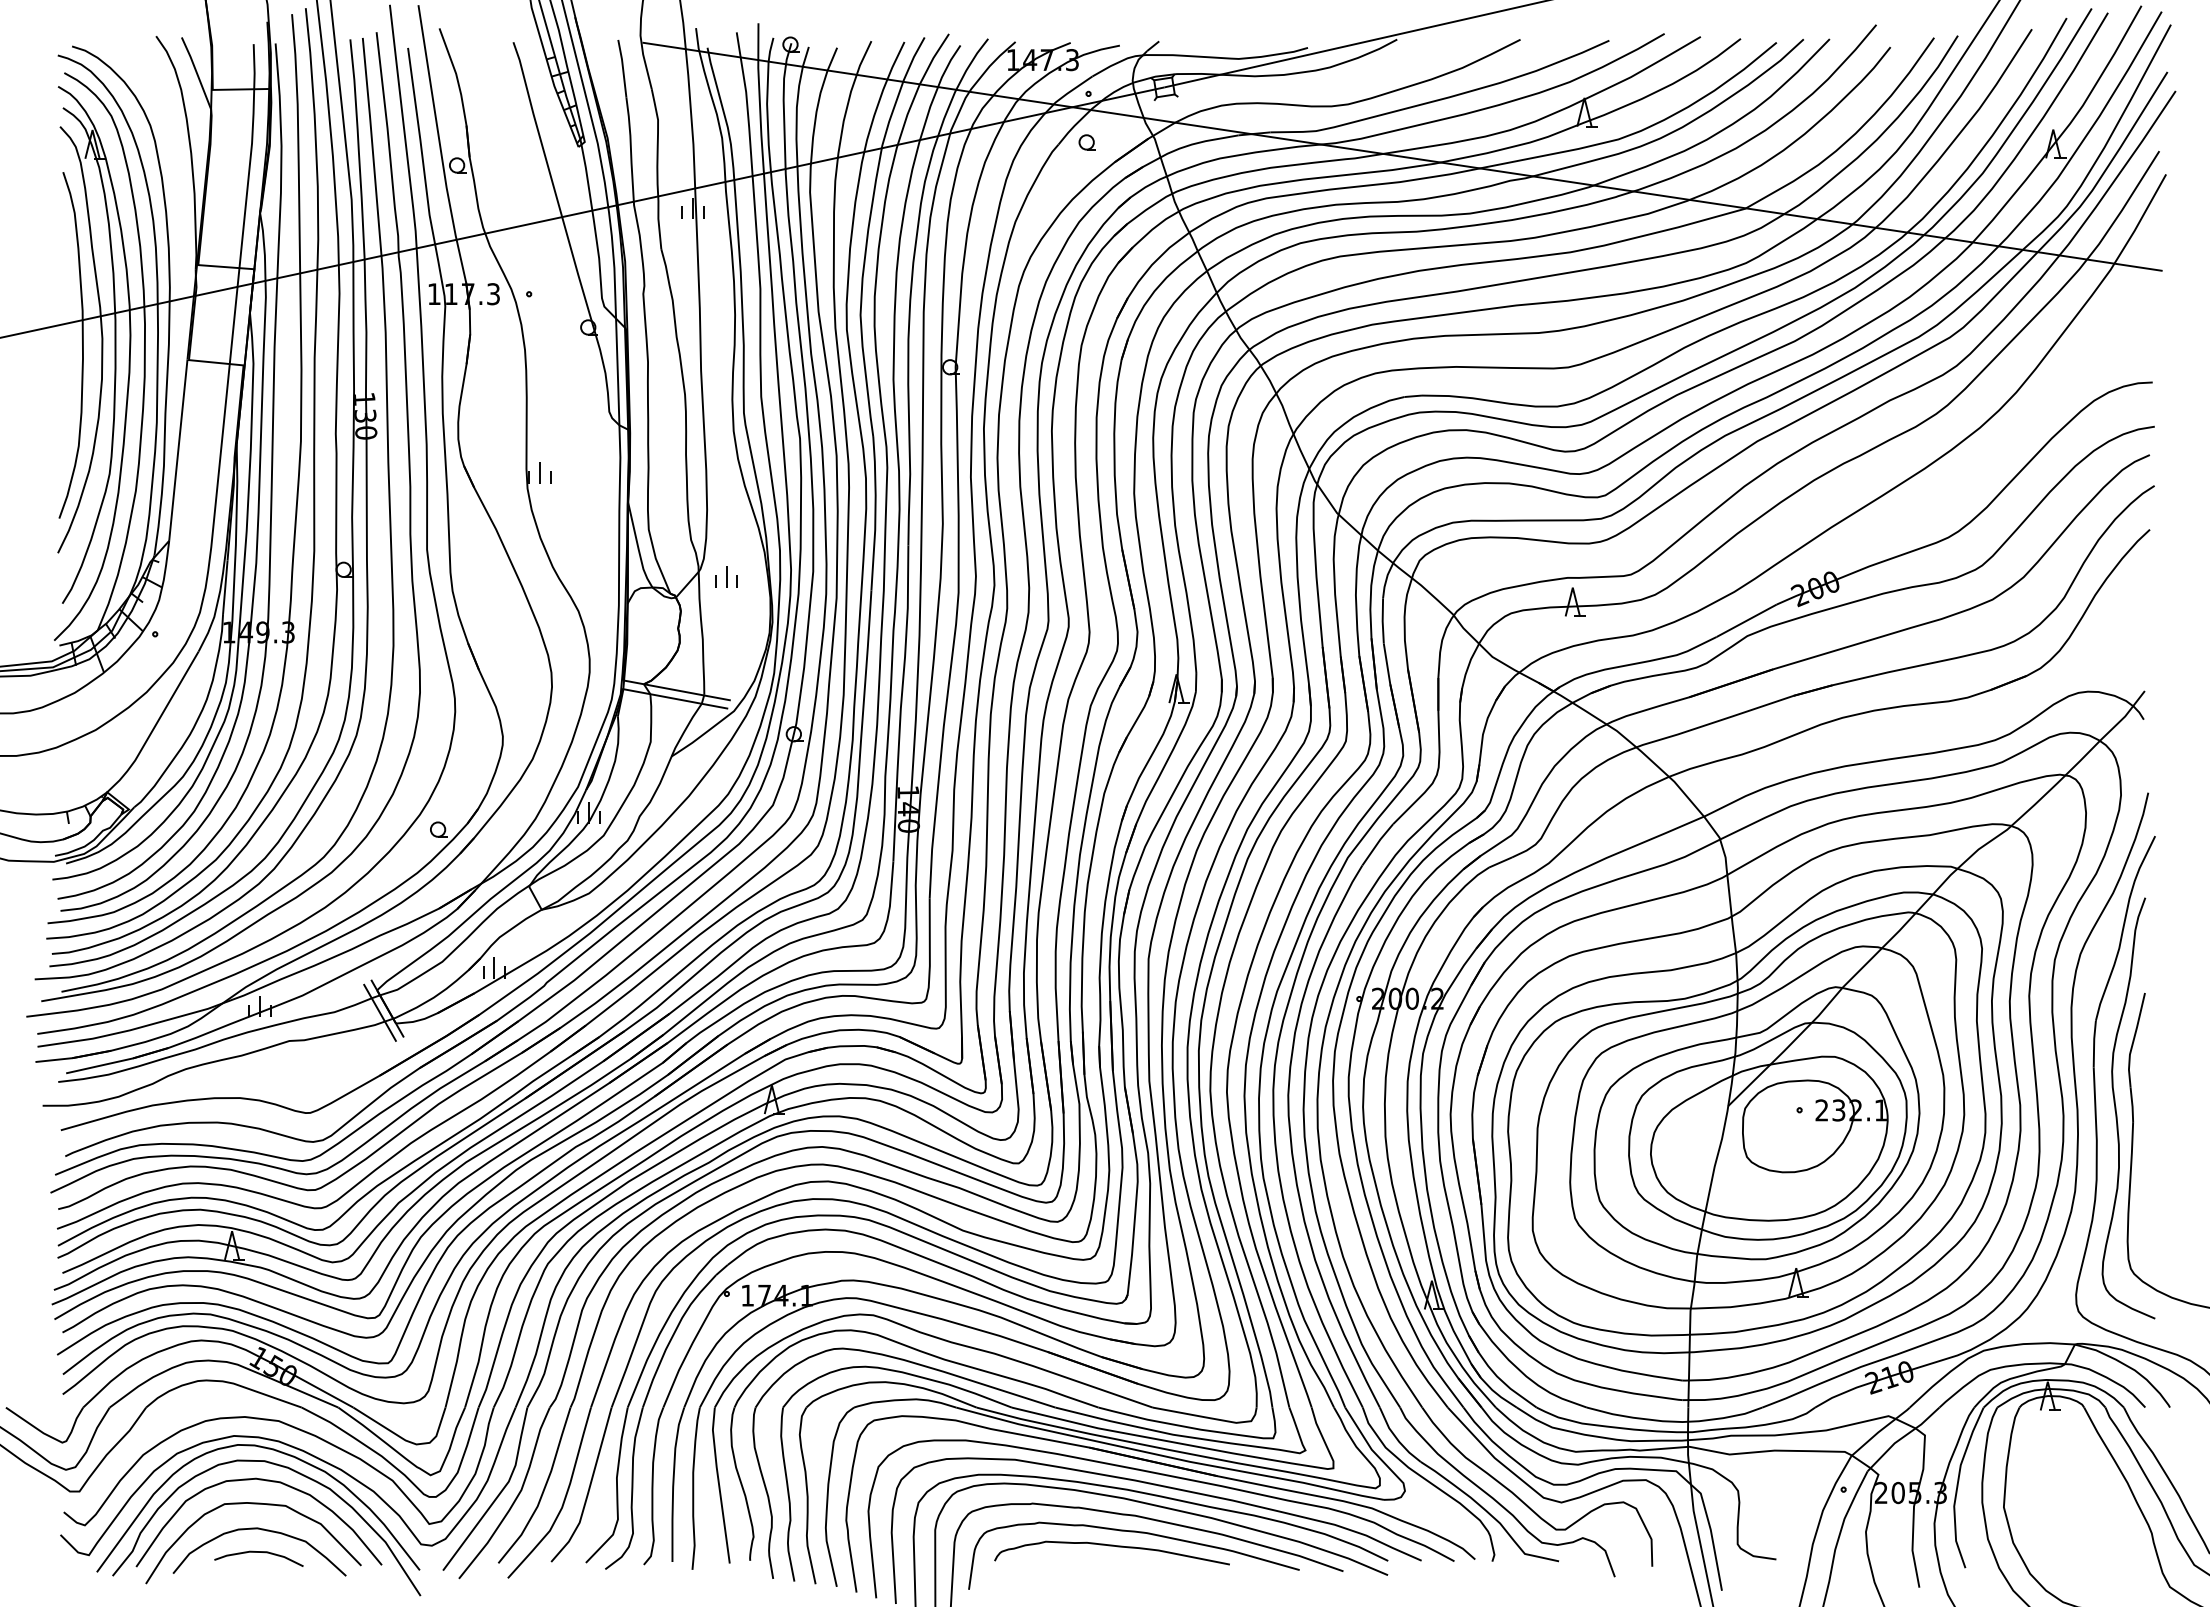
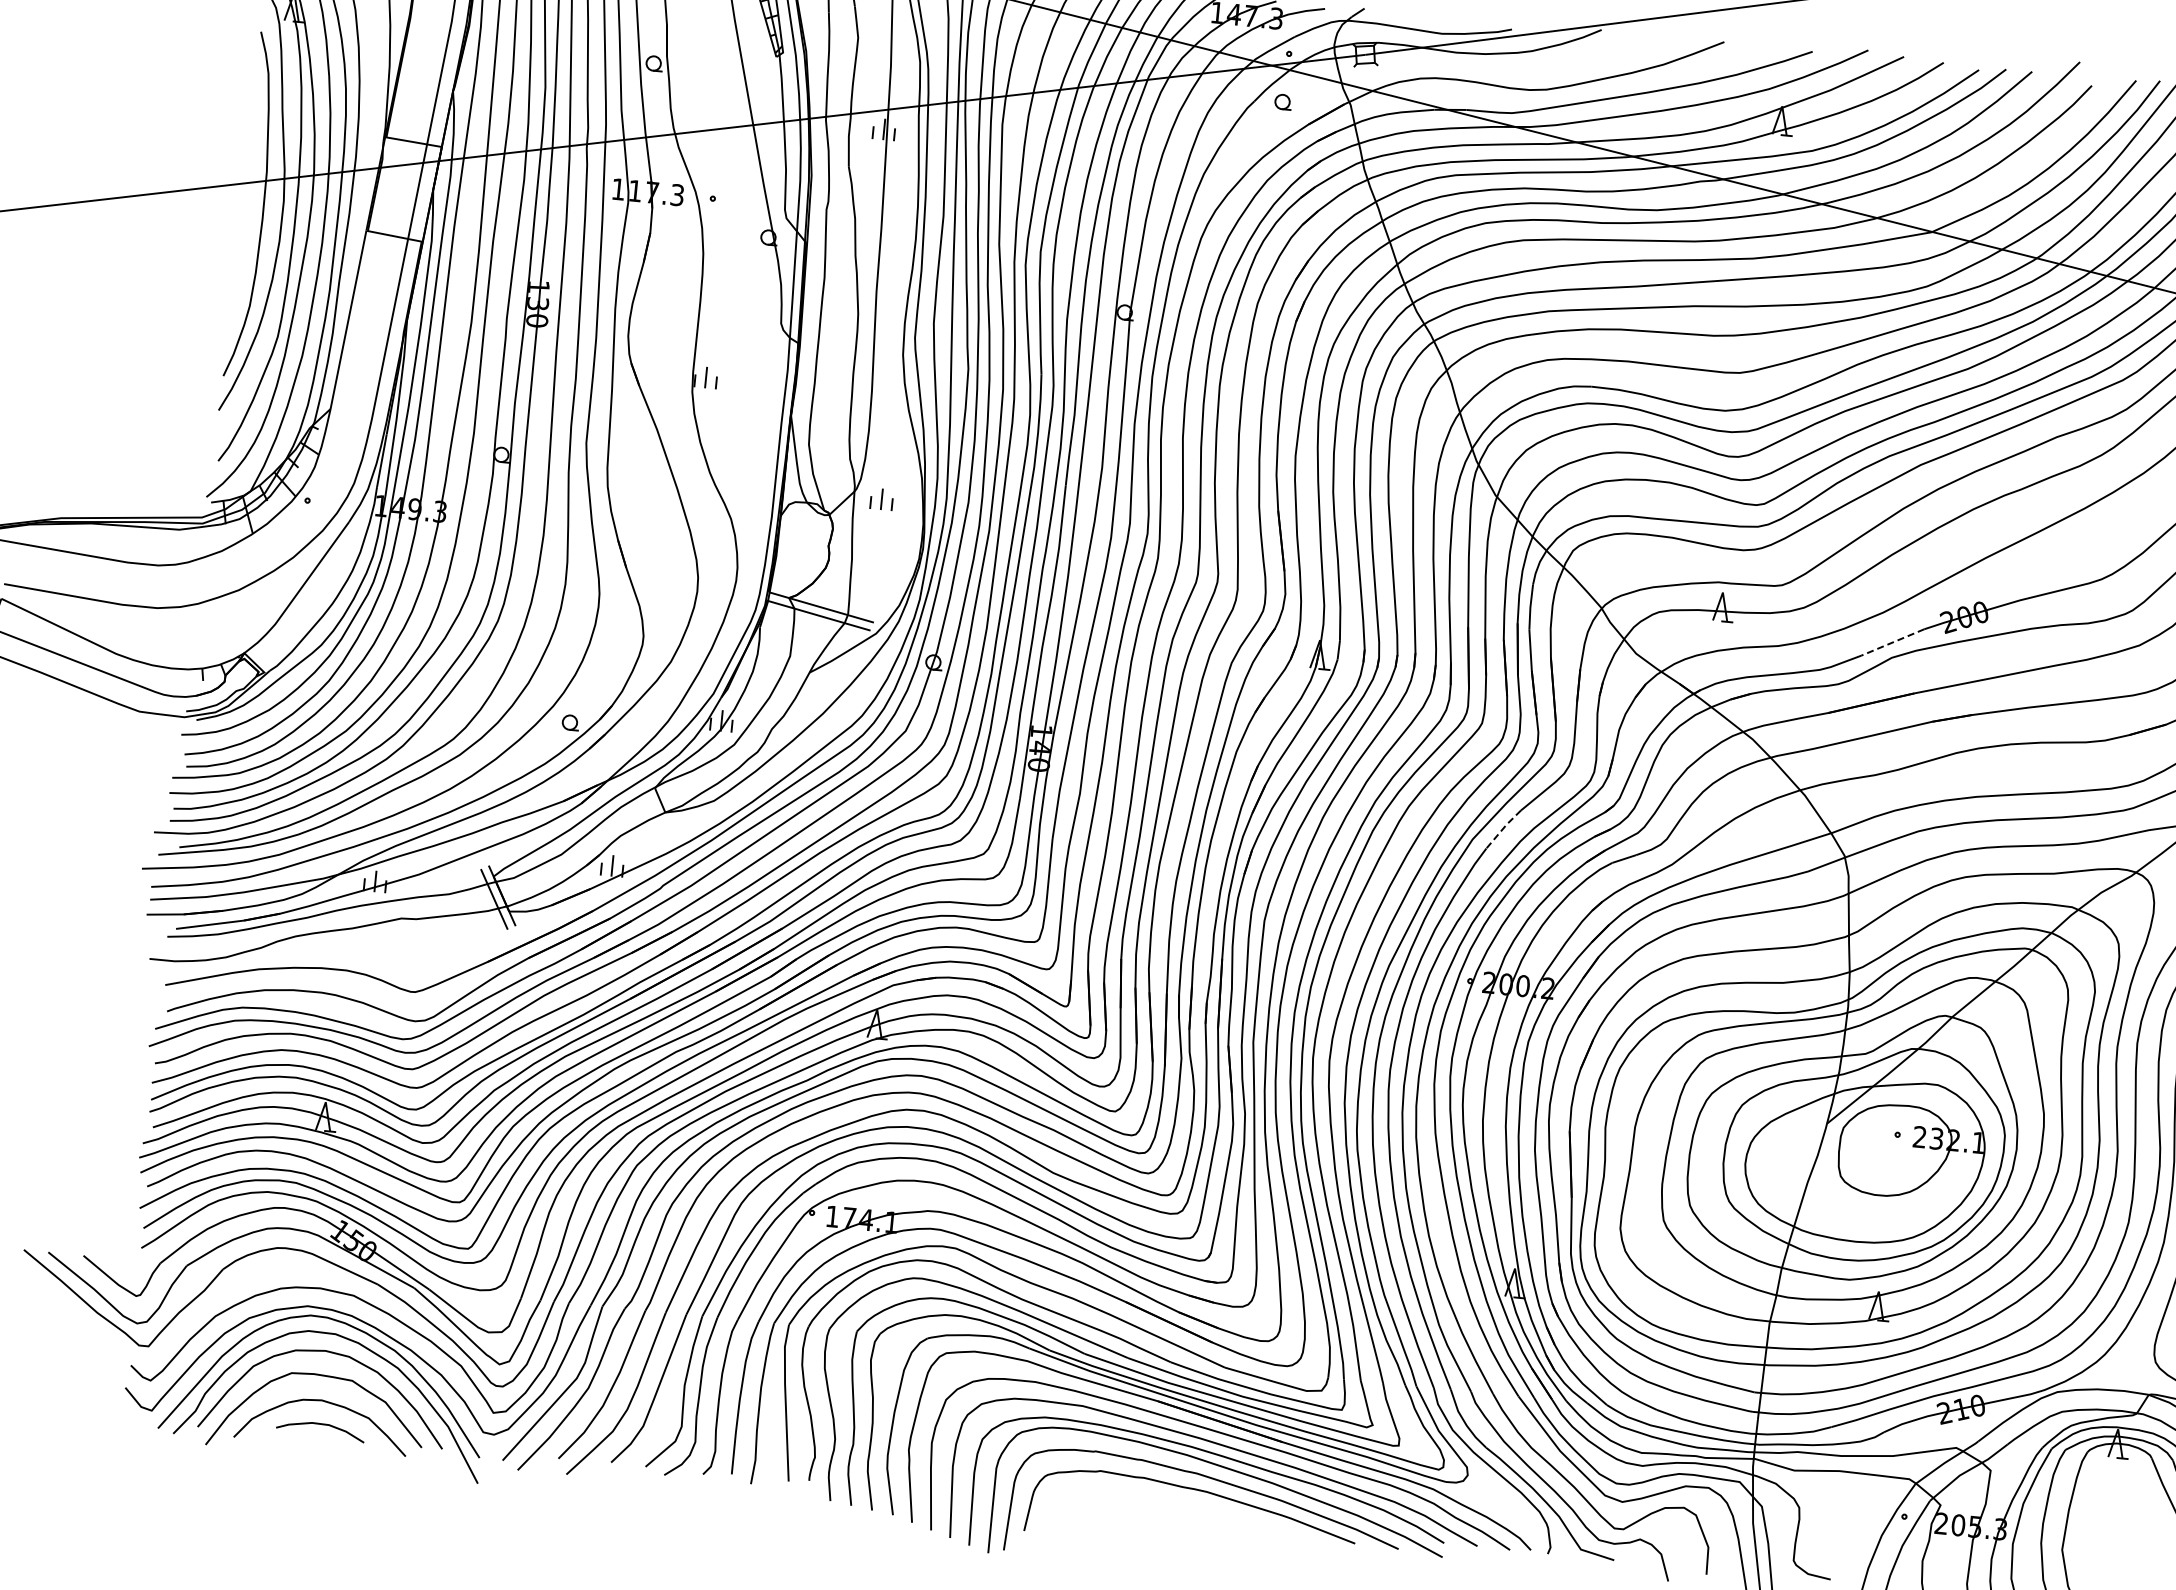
line: (1746, 621) -> (1892, 643), solid -> dashed
line: (1377, 844) -> (1503, 829), solid -> dashed
curve: (1111, 1546) -> (1170, 1501), removed

